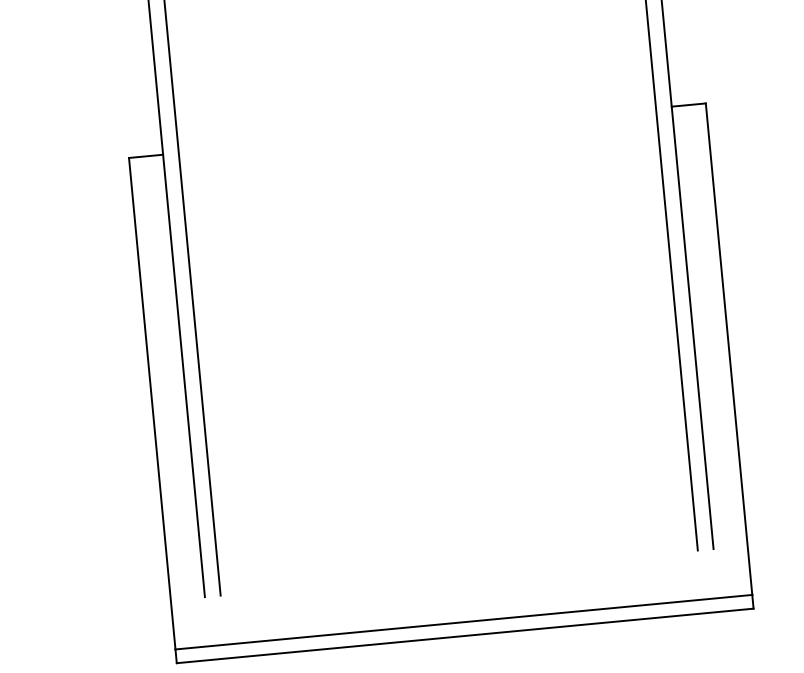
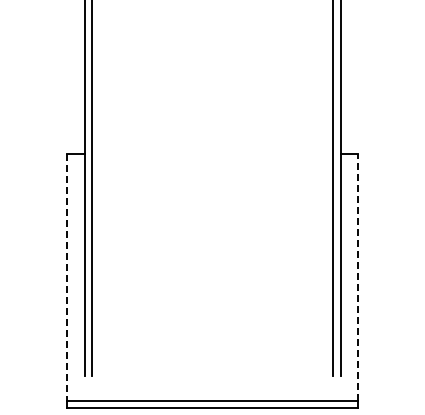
line: (728, 349) -> (357, 277), solid -> dashed
line: (152, 403) -> (67, 277), solid -> dashed

